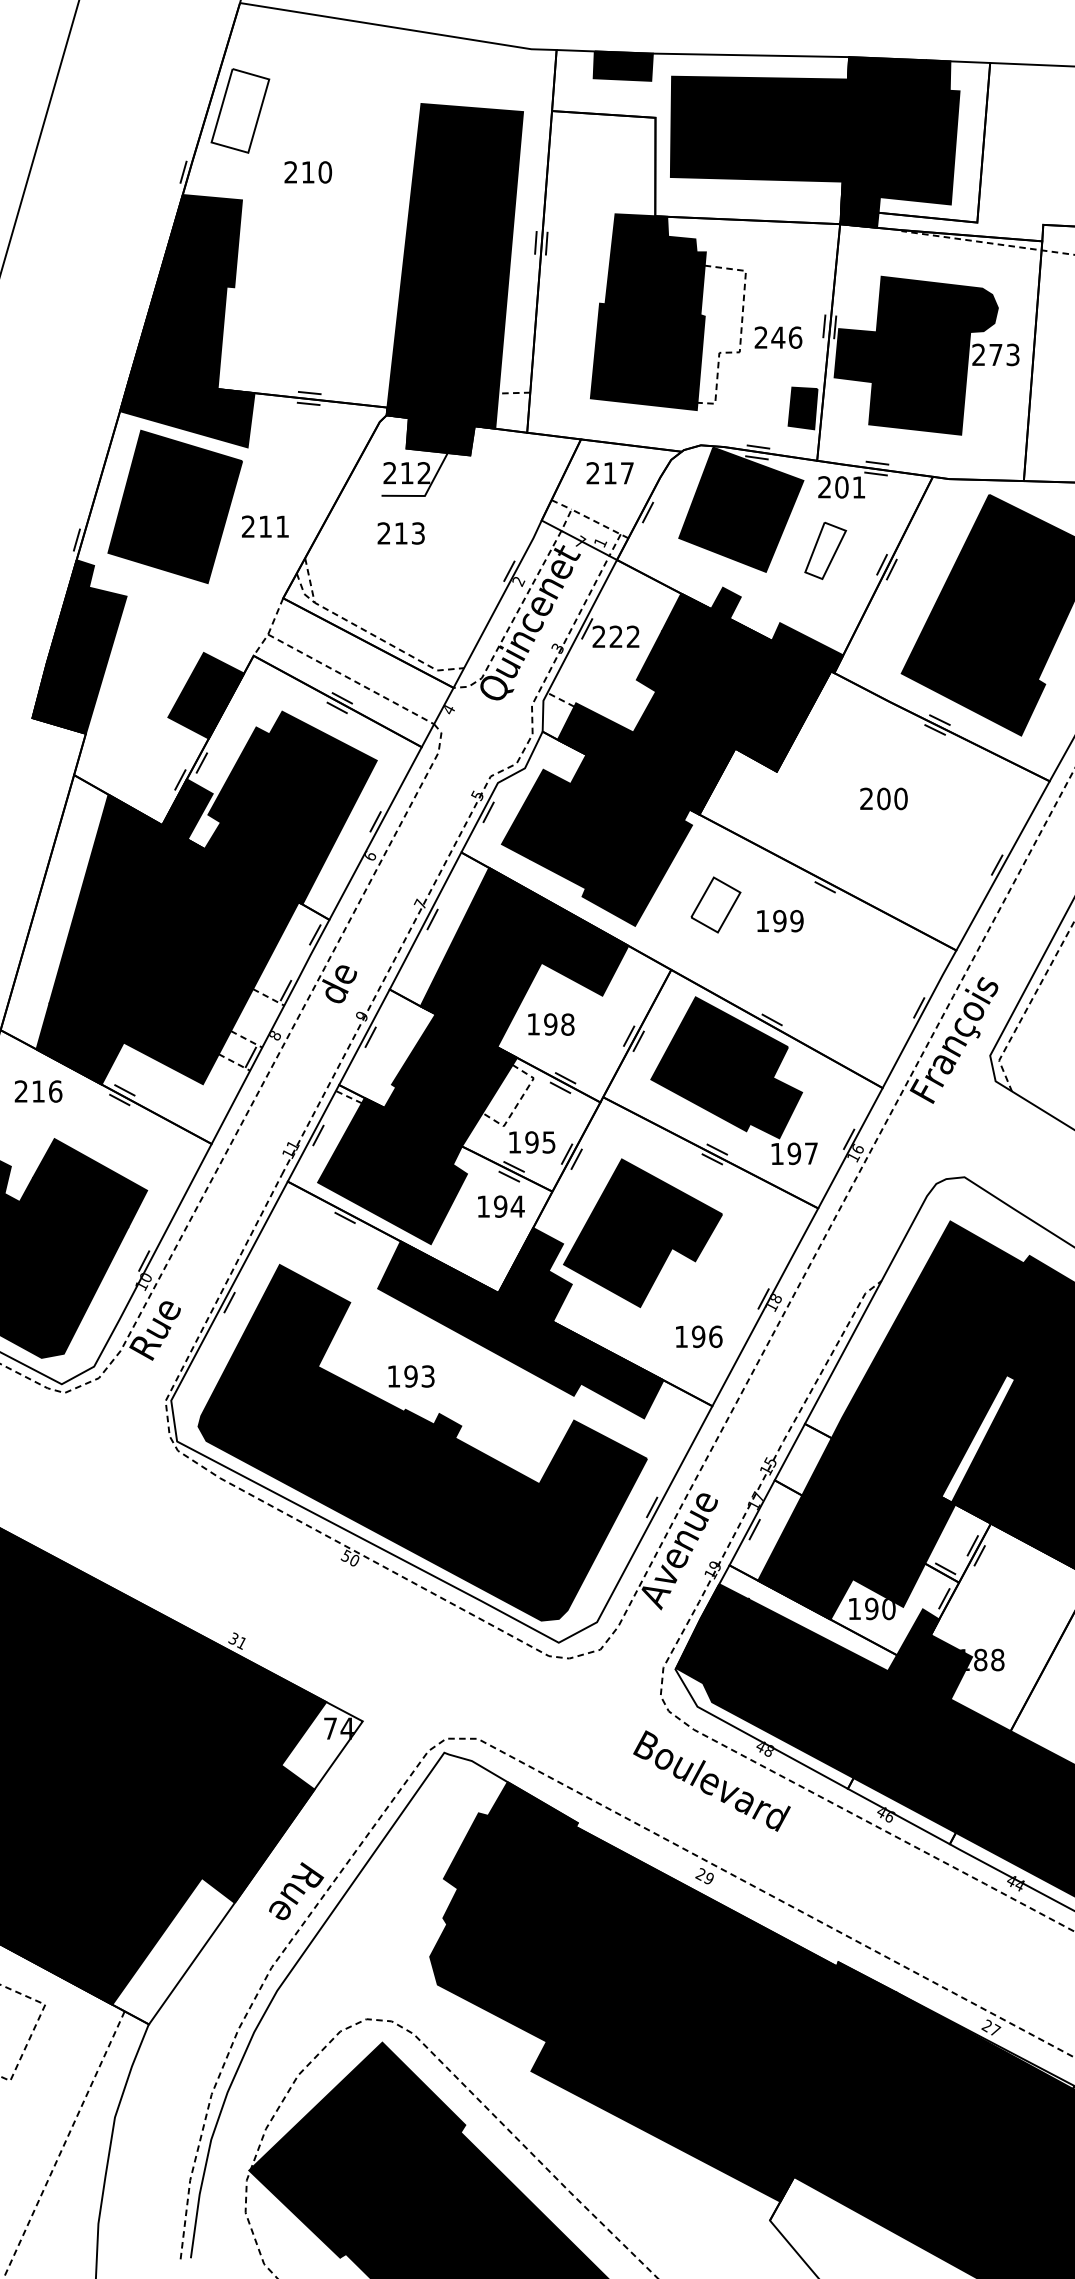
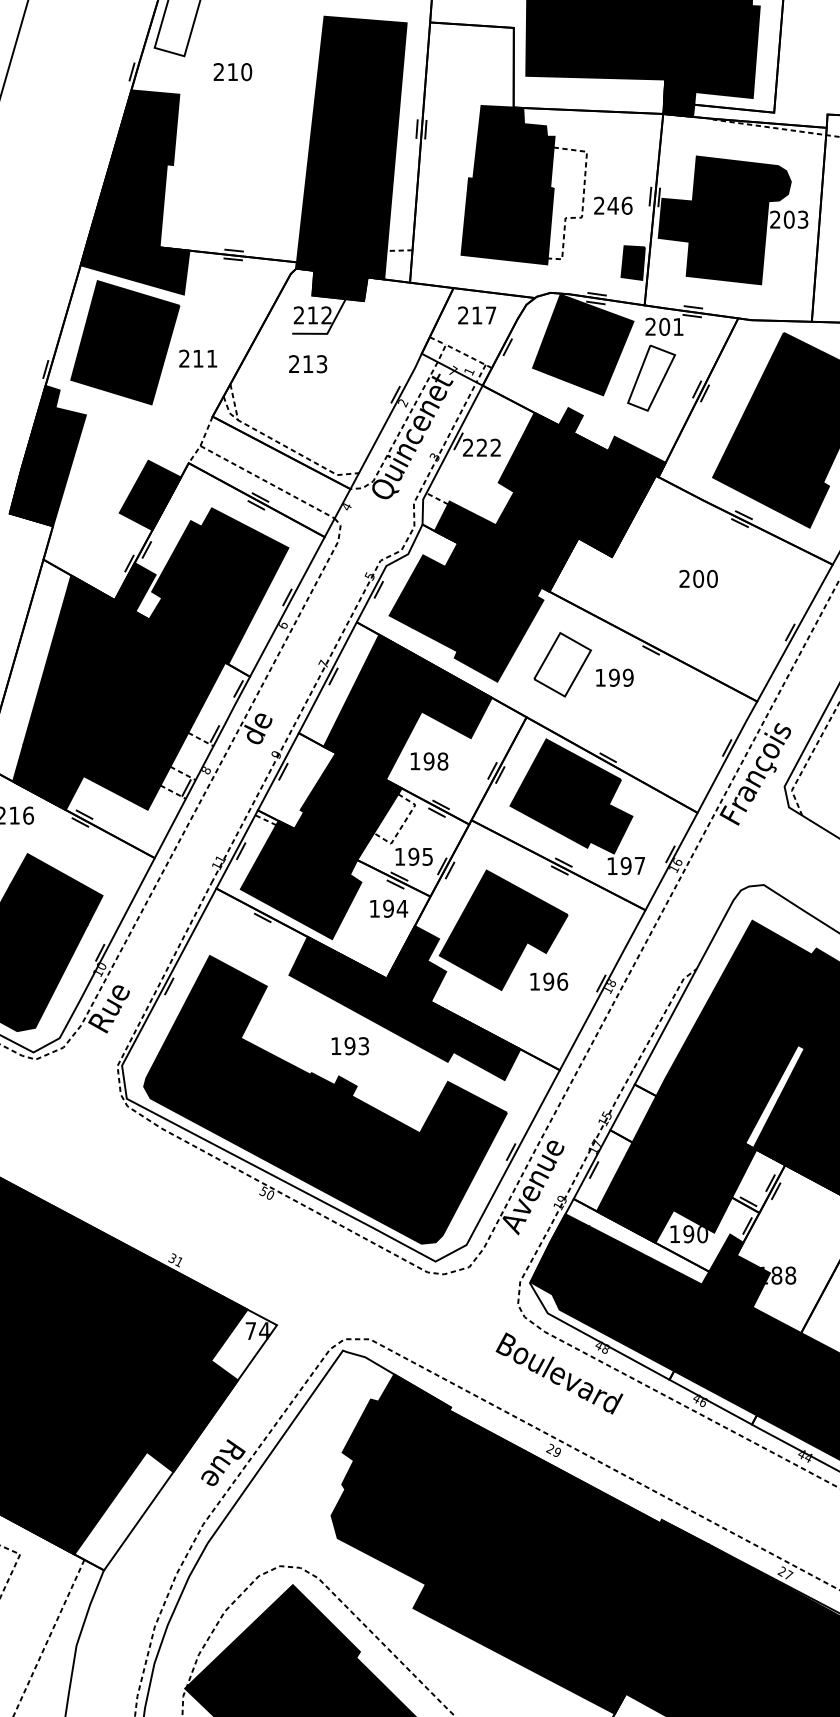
text: (995, 354) -> (788, 219), 273 -> 203
part: (825, 550) -> (651, 377), size x1.43
part: (715, 904) -> (562, 664), size x1.43
text: (699, 1336) -> (549, 981), moved
text: (411, 1376) -> (350, 1046), moved

